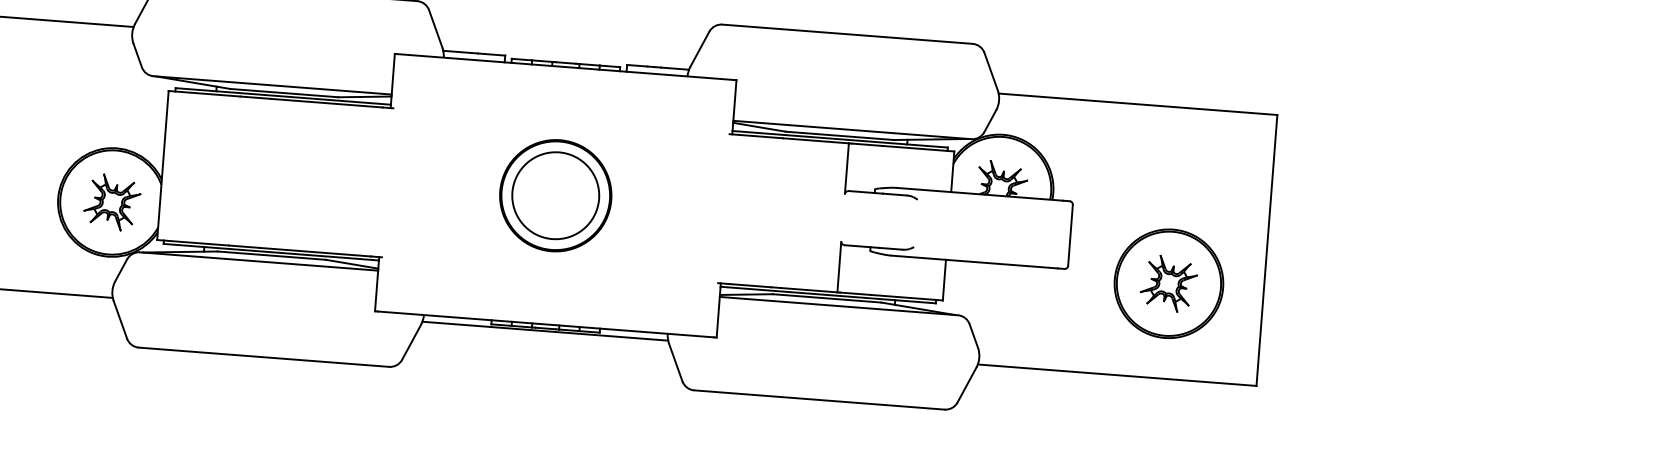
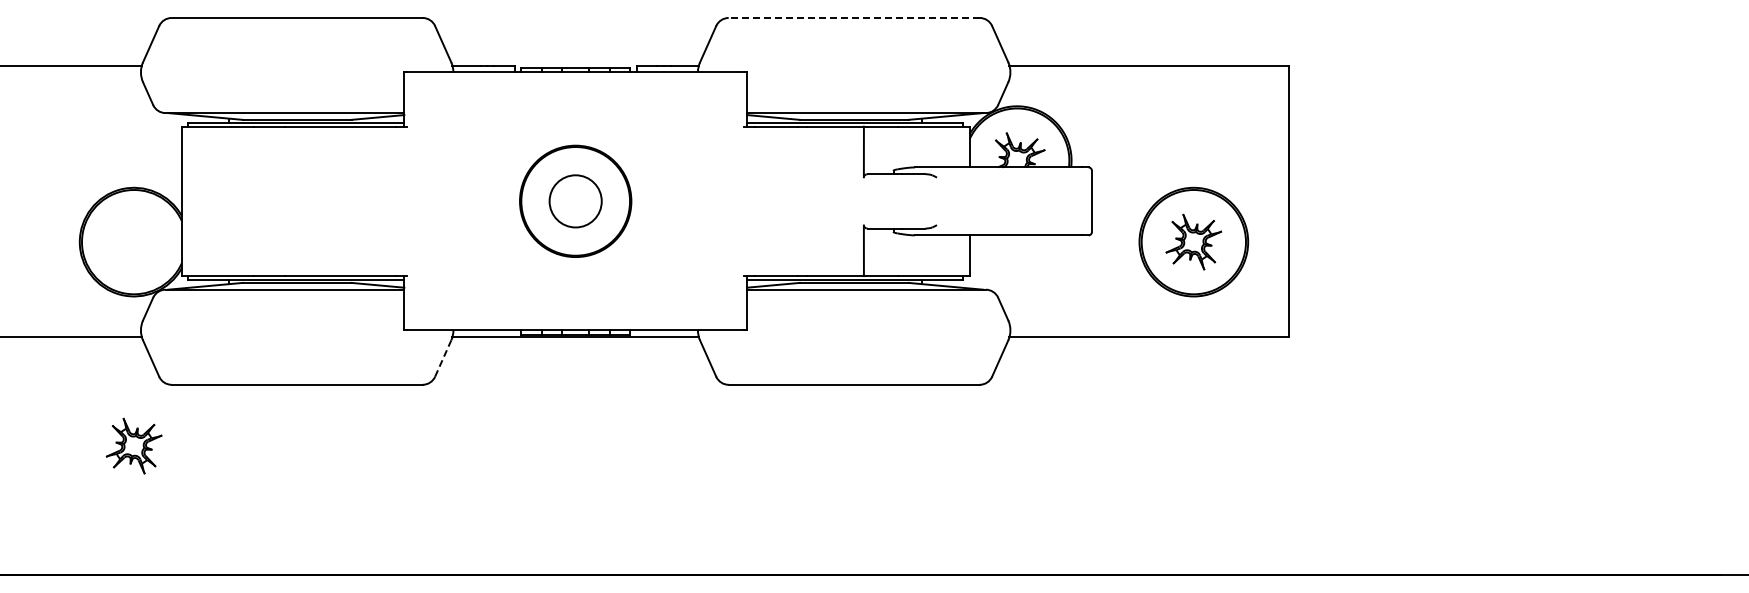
line: (847, 33) -> (854, 17), solid -> dashed
circle: (555, 194) -> (575, 200), size x0.6
part: (111, 201) -> (133, 445), moved
line: (411, 342) -> (443, 358), solid -> dashed

